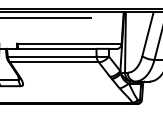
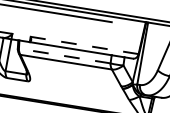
line: (68, 43) -> (83, 45), solid -> dashed
line: (51, 56) -> (64, 55), solid -> dashed

